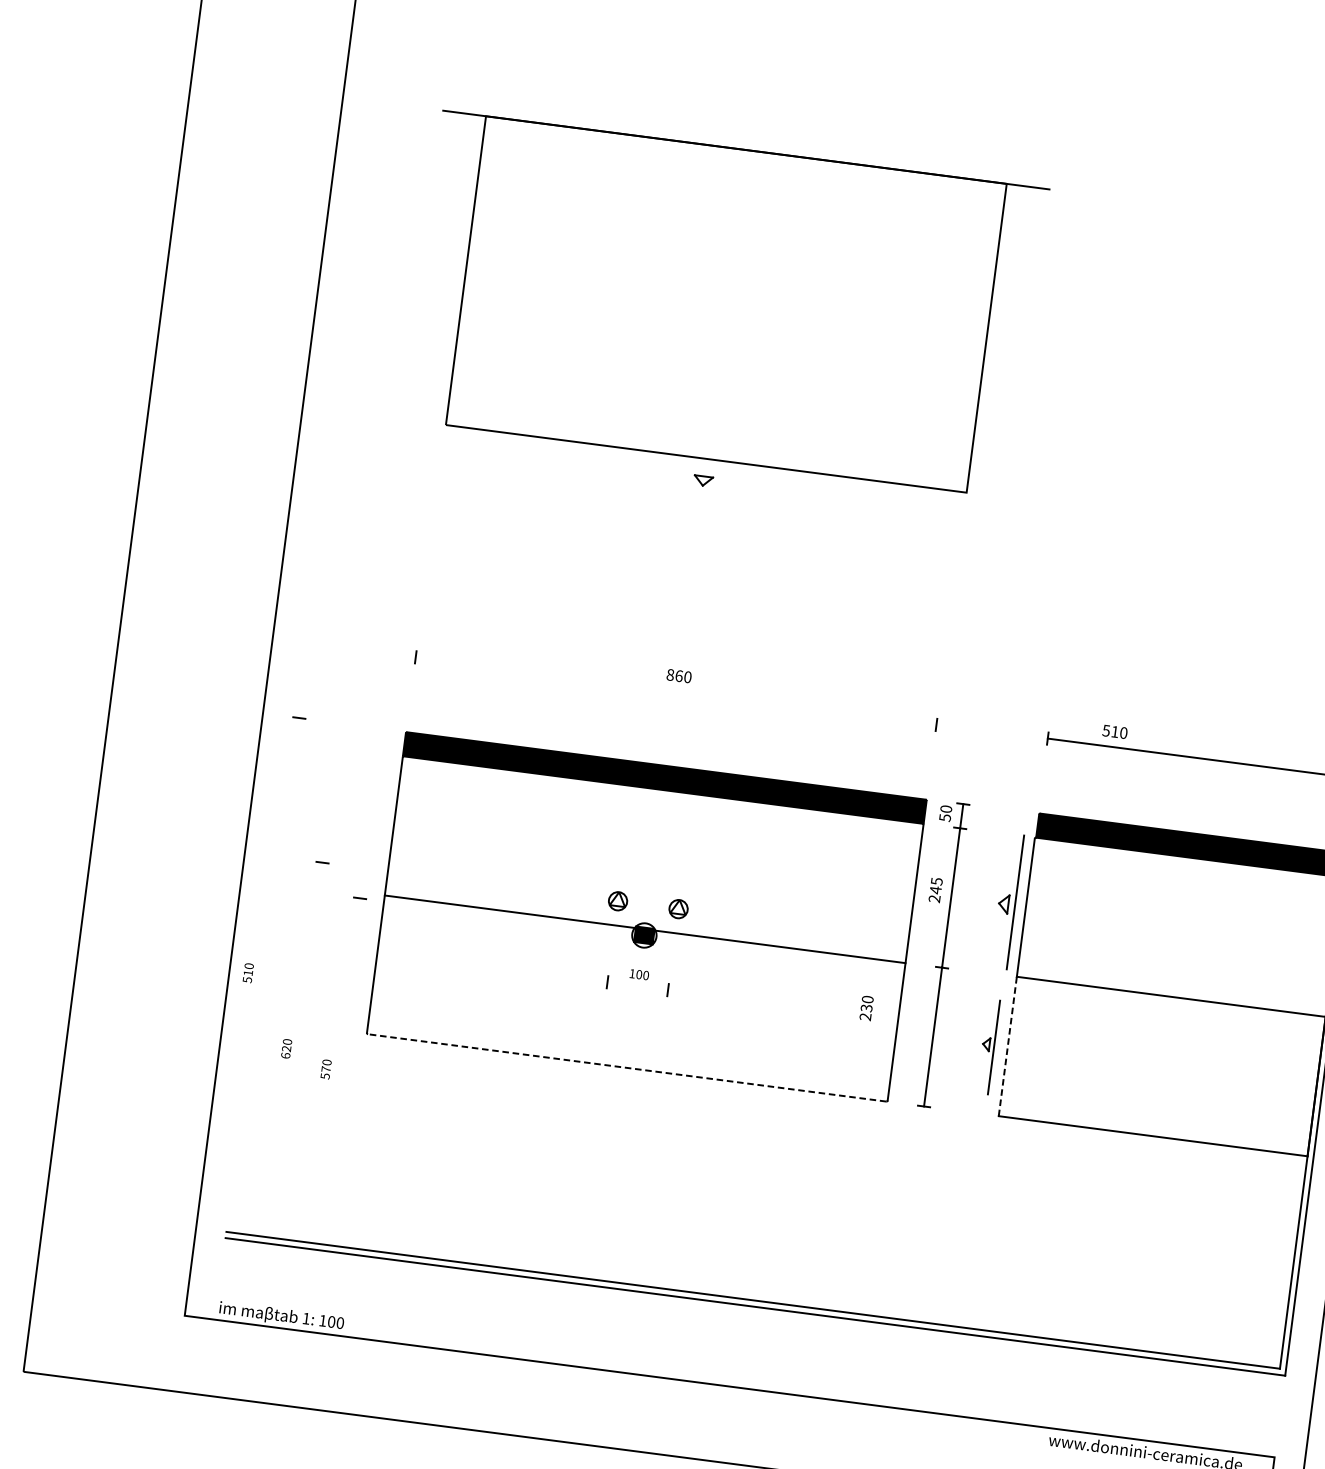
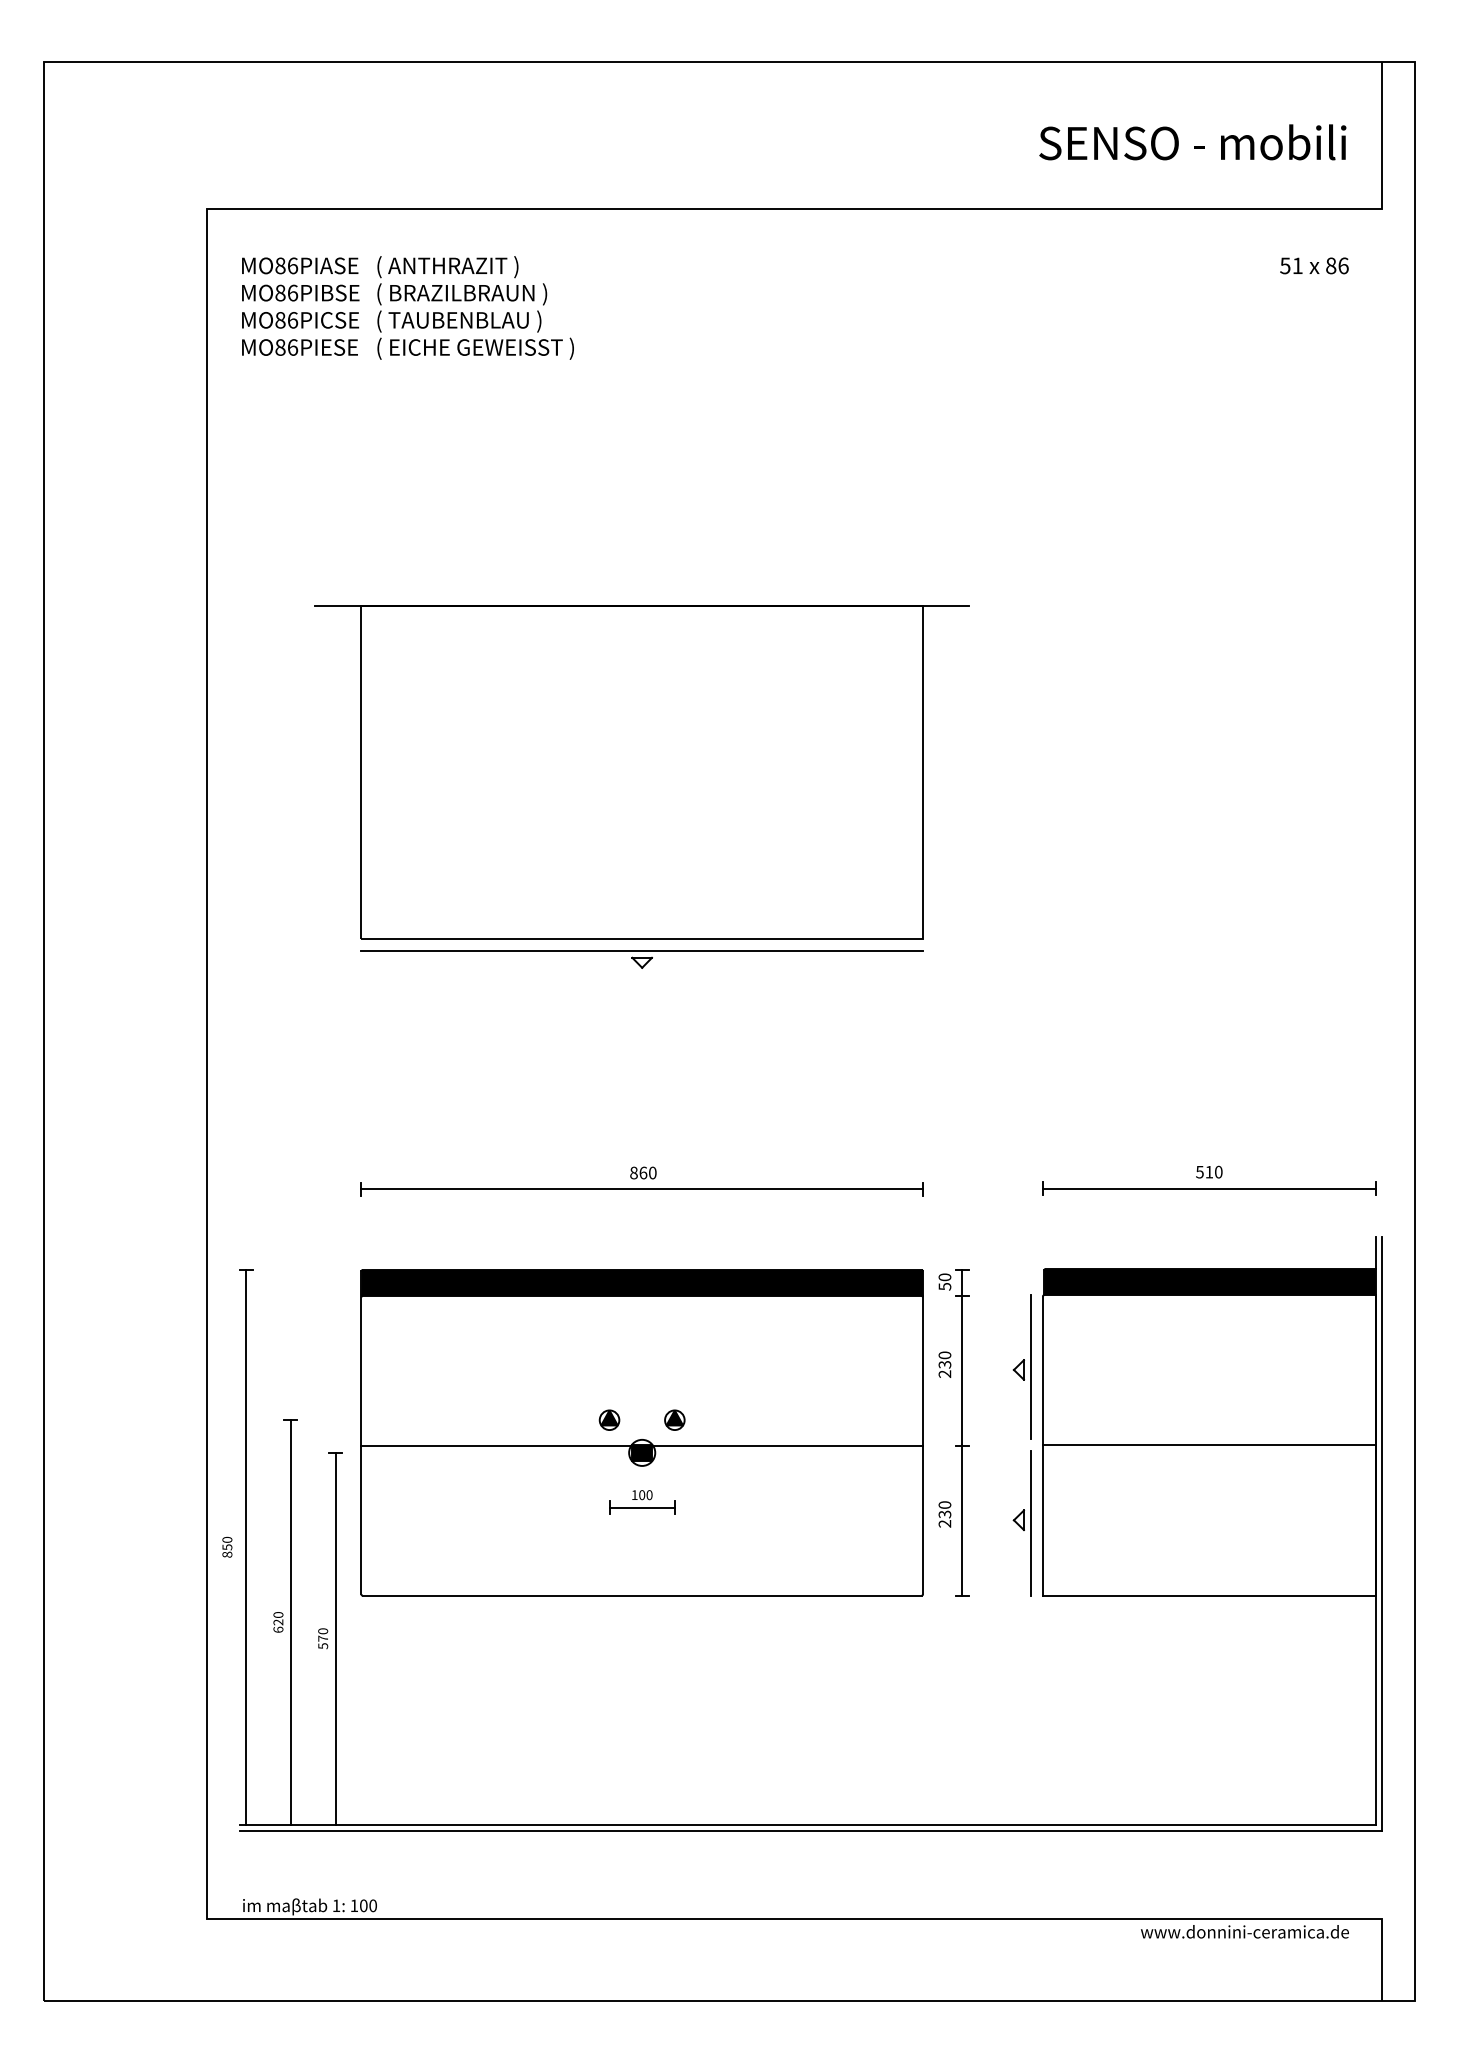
line: (704, 469) -> (641, 950), added
line: (675, 691) -> (641, 1189), added
text: (1115, 731) -> (1209, 1171), moved
text: (935, 885) -> (944, 1359), 245 -> 230
fill: (618, 898) -> (609, 1417), added
fill: (678, 906) -> (674, 1417), added
line: (266, 974) -> (246, 1546), added
text: (248, 976) -> (227, 1550), 510 -> 850
line: (637, 986) -> (641, 1507), added
text: (866, 1008) -> (944, 1514), moved
part: (987, 1046) -> (1021, 1523), size x1.43
line: (1007, 1046) -> (1042, 1520), dashed -> solid
line: (297, 1049) -> (290, 1621), added
line: (626, 1067) -> (641, 1595), dashed -> solid
line: (337, 1070) -> (335, 1638), added

